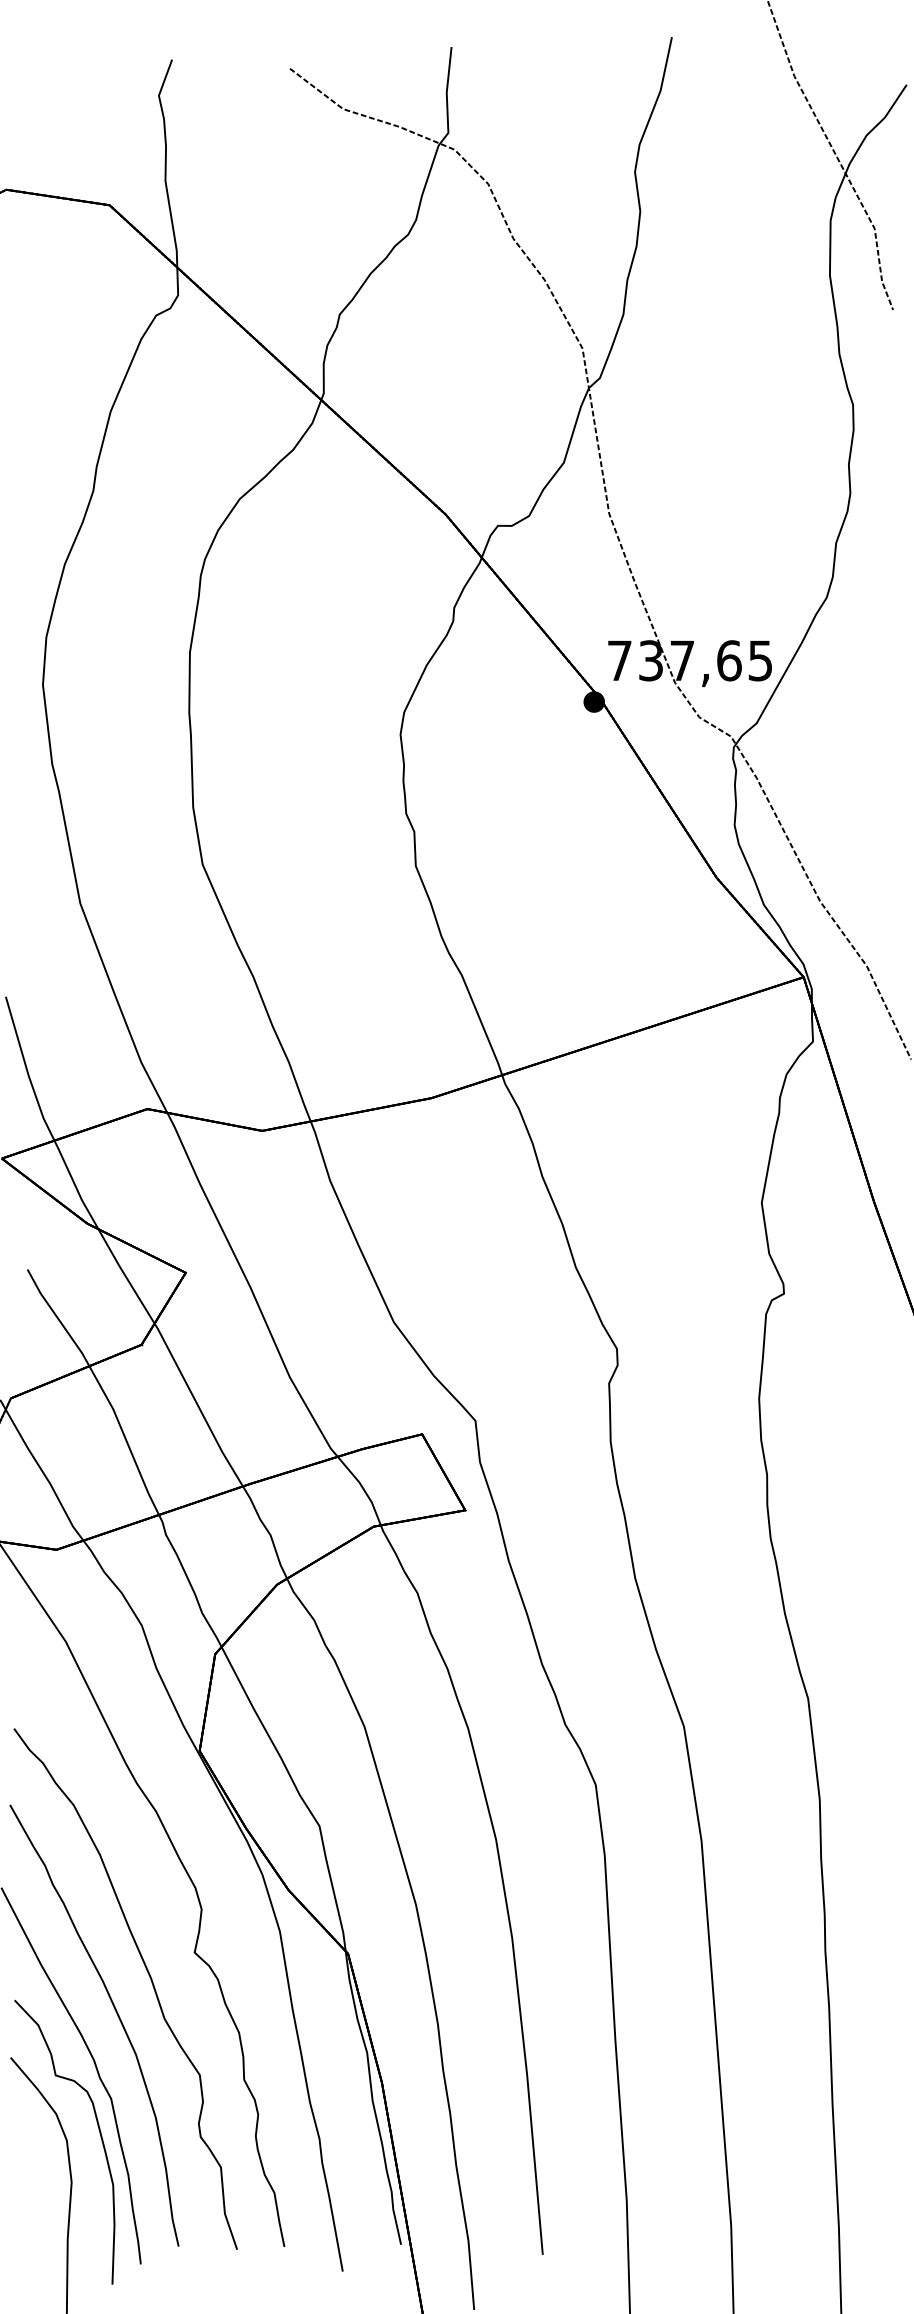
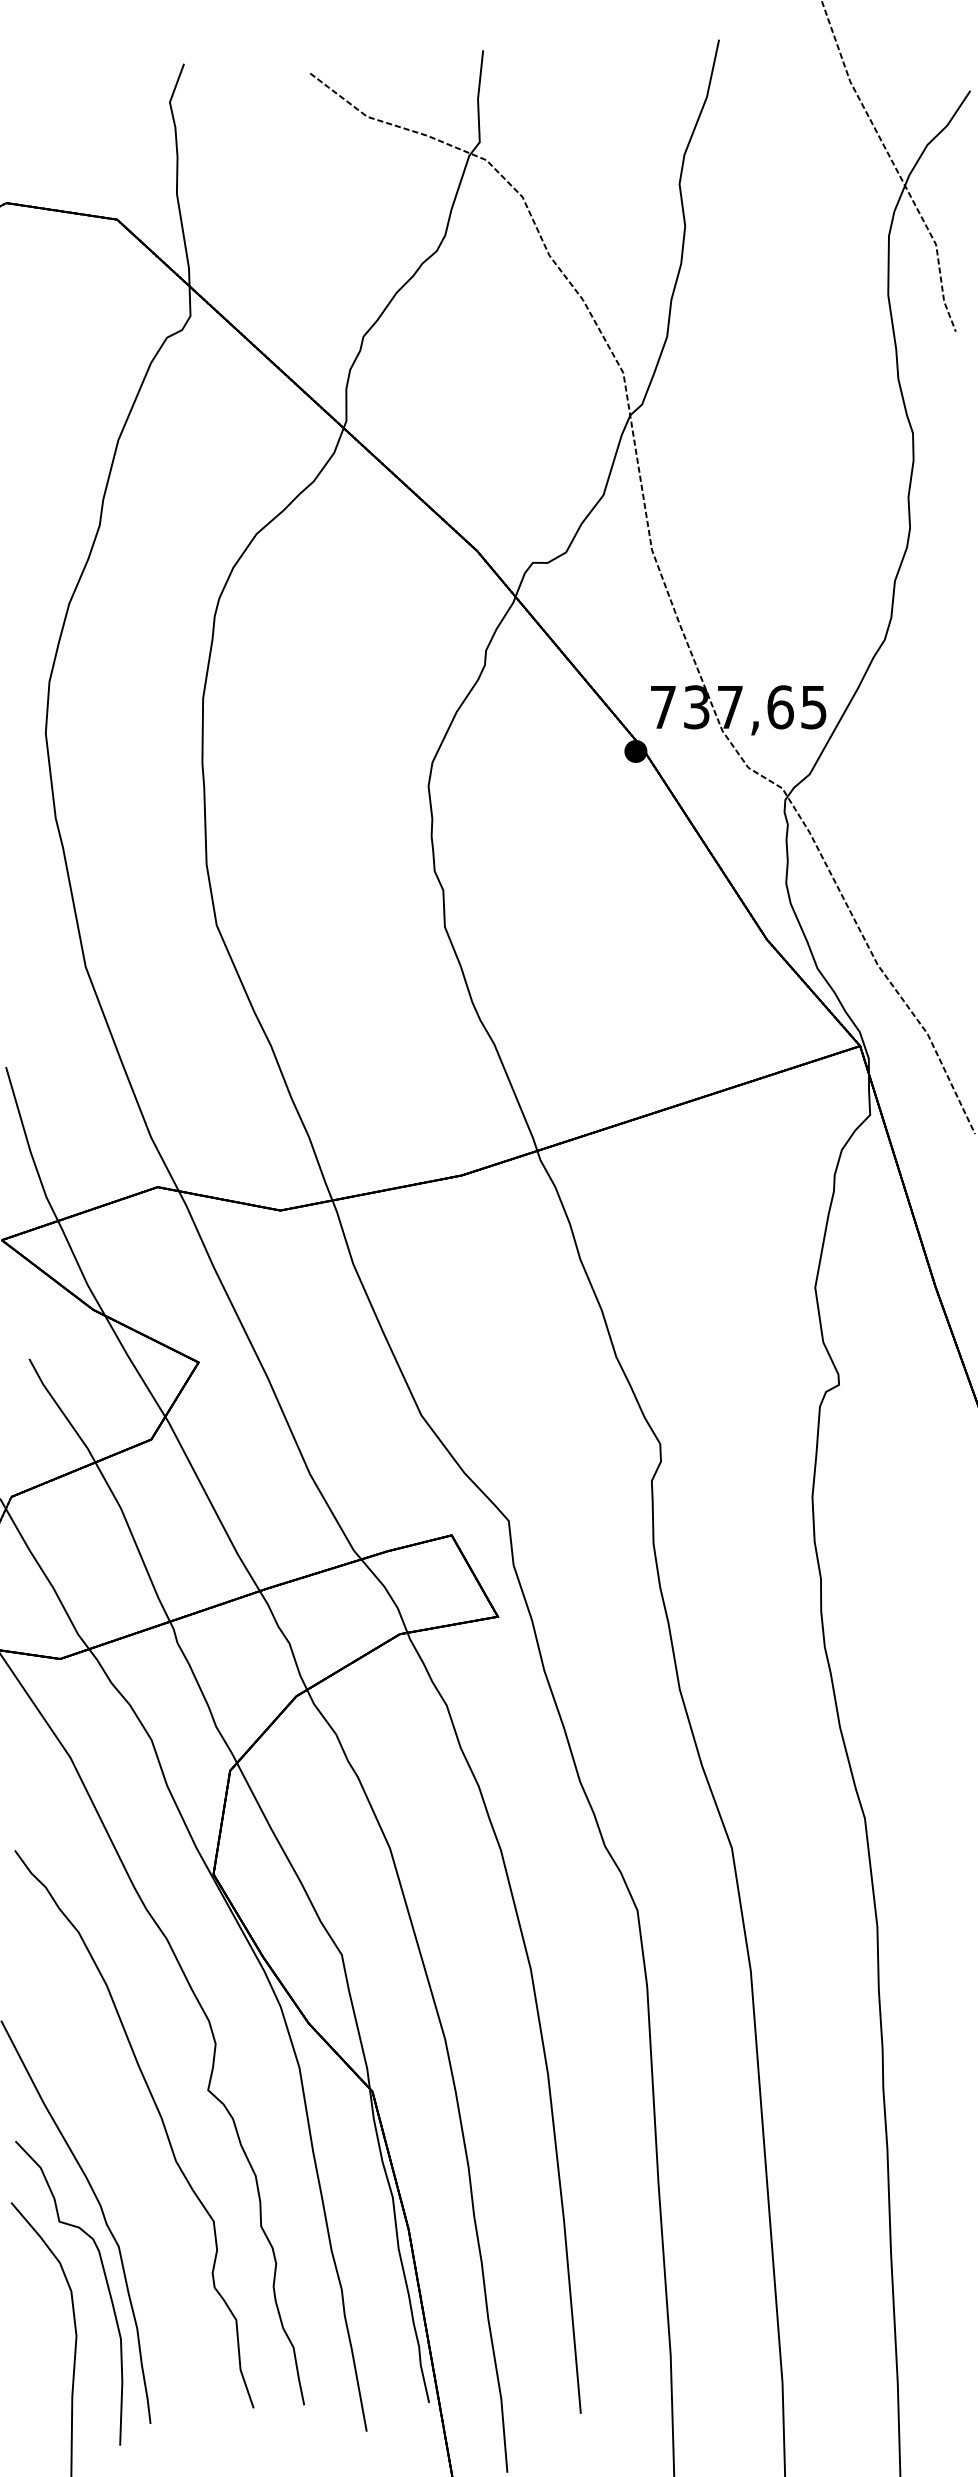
part: (116, 2014) -> (124, 2156), removed

